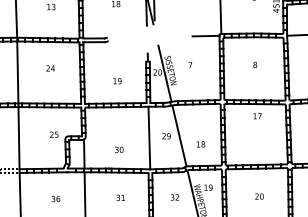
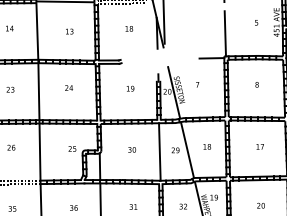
text: (117, 80) -> (130, 88), moved
text: (256, 115) -> (259, 146), moved
text: (200, 144) -> (206, 146), moved
text: (118, 149) -> (131, 149), moved

